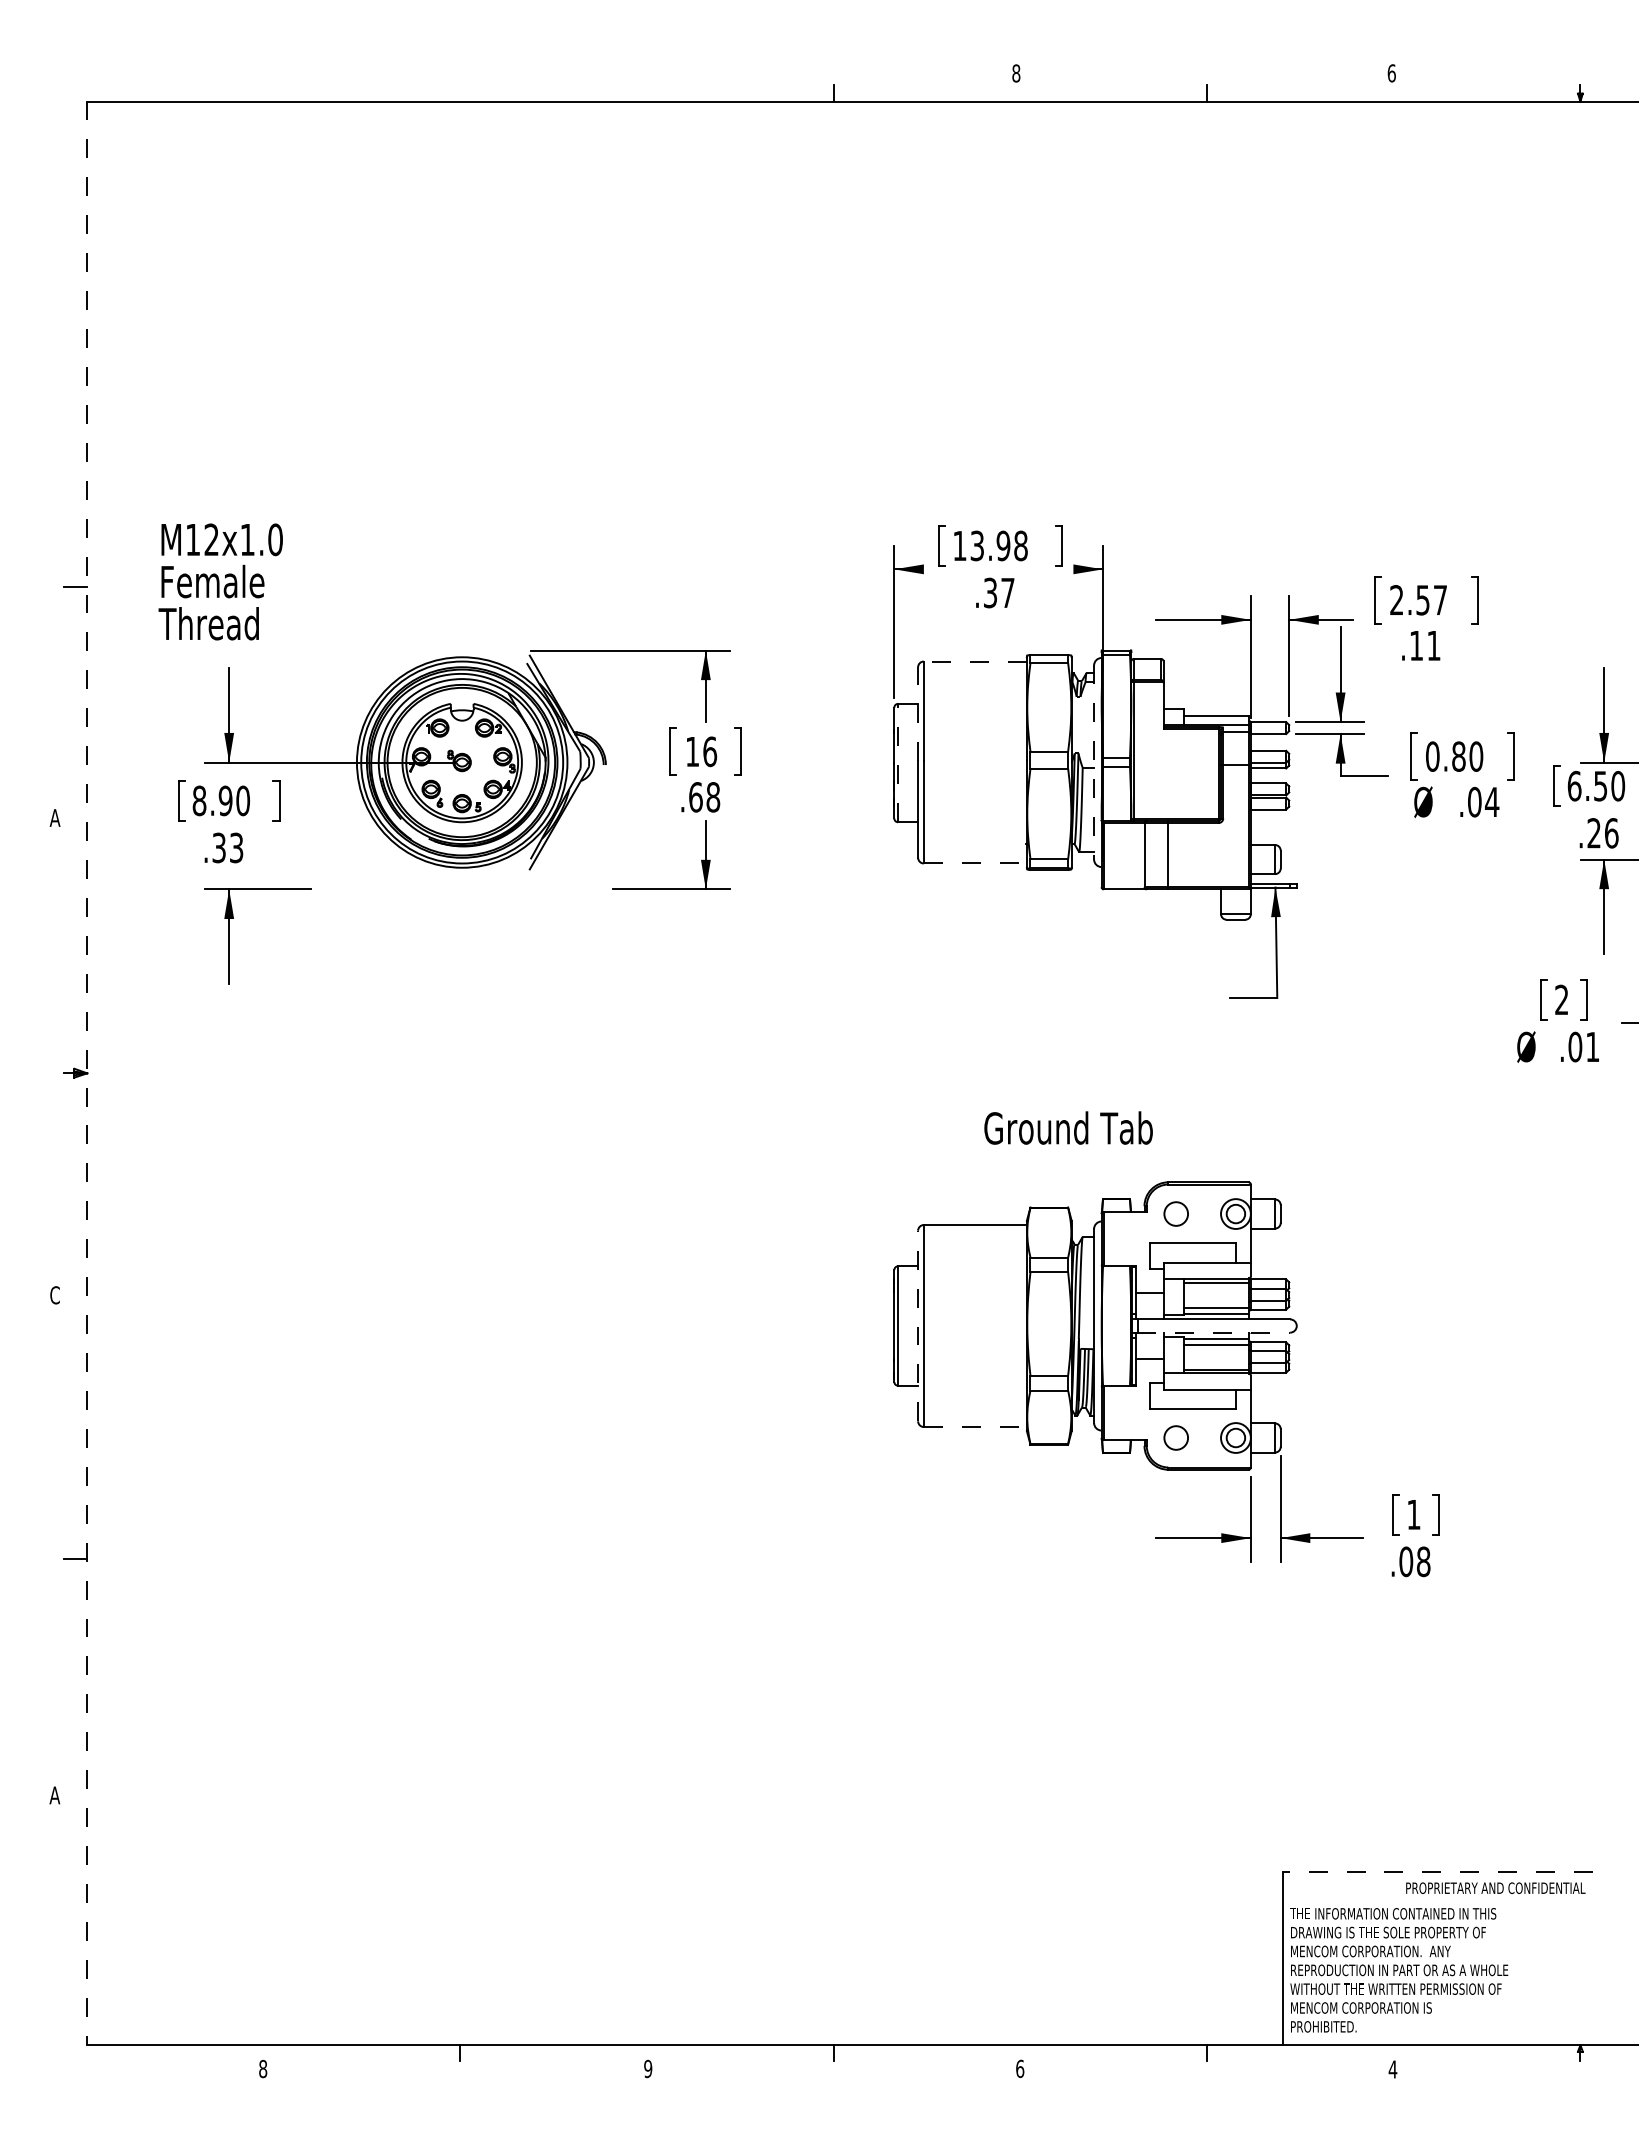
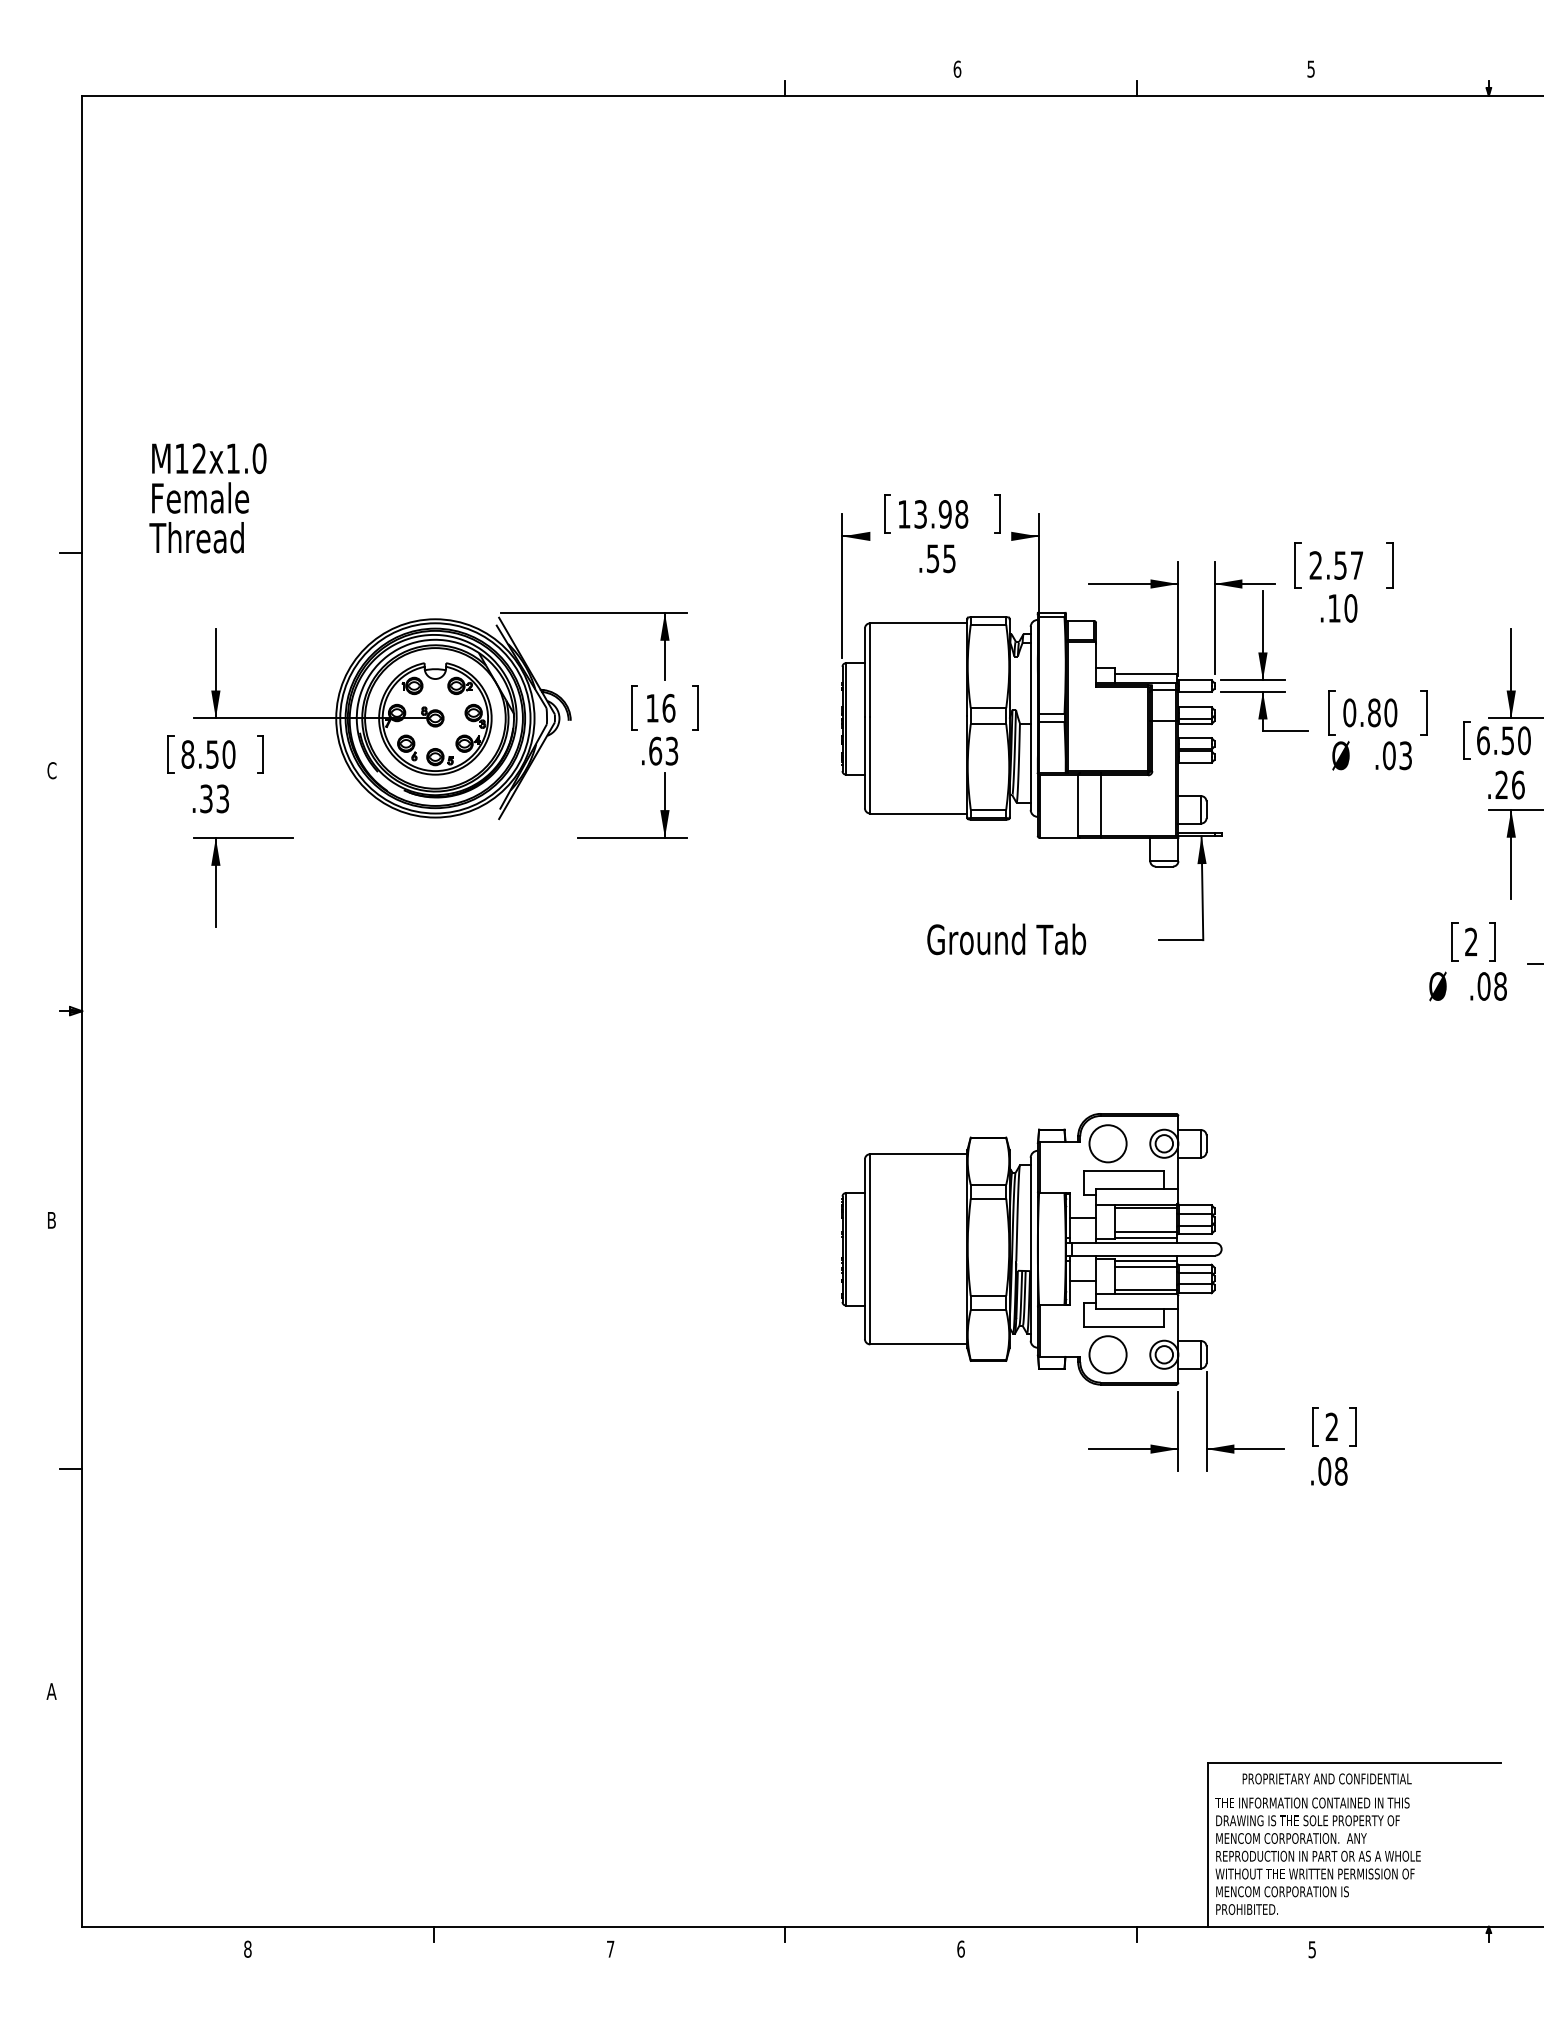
text: (1016, 73) -> (957, 69), 8 -> 6
text: (1391, 73) -> (1310, 69), 6 -> 5
text: (220, 581) -> (207, 497), moved
text: (999, 592) -> (941, 558), .37 -> .55
text: (1433, 645) -> (1350, 608), .11 -> .10
line: (975, 661) -> (918, 623), dashed -> solid
line: (918, 713) -> (865, 672), dashed -> solid
line: (898, 762) -> (846, 718), dashed -> solid
line: (1094, 763) -> (1031, 719), dashed -> solid
text: (713, 797) -> (672, 751), .68 -> .63
text: (225, 800) -> (212, 754), 8.90 -> 8.50
text: (1492, 801) -> (1406, 755), .04 -> .03
text: (54, 817) -> (51, 770), A -> C
line: (975, 863) -> (918, 813), dashed -> solid
text: (1592, 1046) -> (1500, 985), .01 -> .08
line: (87, 1073) -> (82, 1011), dashed -> solid
text: (1068, 1127) -> (1006, 938), moved
circle: (1175, 1213) -> (1107, 1143), size x1.67
text: (54, 1295) -> (51, 1220), C -> B
line: (918, 1325) -> (865, 1248), dashed -> solid
line: (1214, 1332) -> (1144, 1255), dashed -> solid
line: (975, 1427) -> (918, 1344), dashed -> solid
circle: (1175, 1437) -> (1107, 1354), size x1.67
text: (1413, 1514) -> (1331, 1426), 1 -> 2
line: (1437, 1871) -> (1354, 1763), dashed -> solid
text: (1495, 1887) -> (1326, 1778), moved
text: (648, 2068) -> (610, 1948), 9 -> 7
text: (1392, 2069) -> (1311, 1949), 4 -> 5

